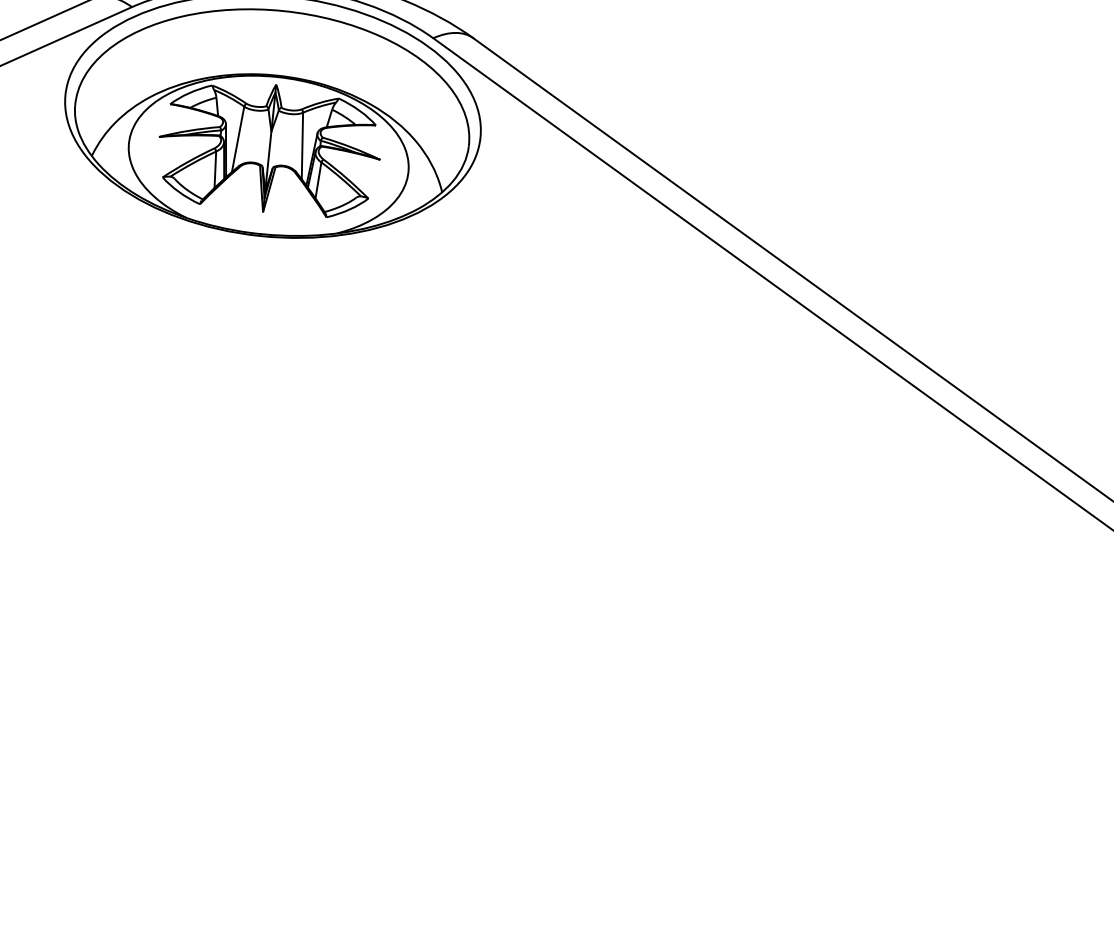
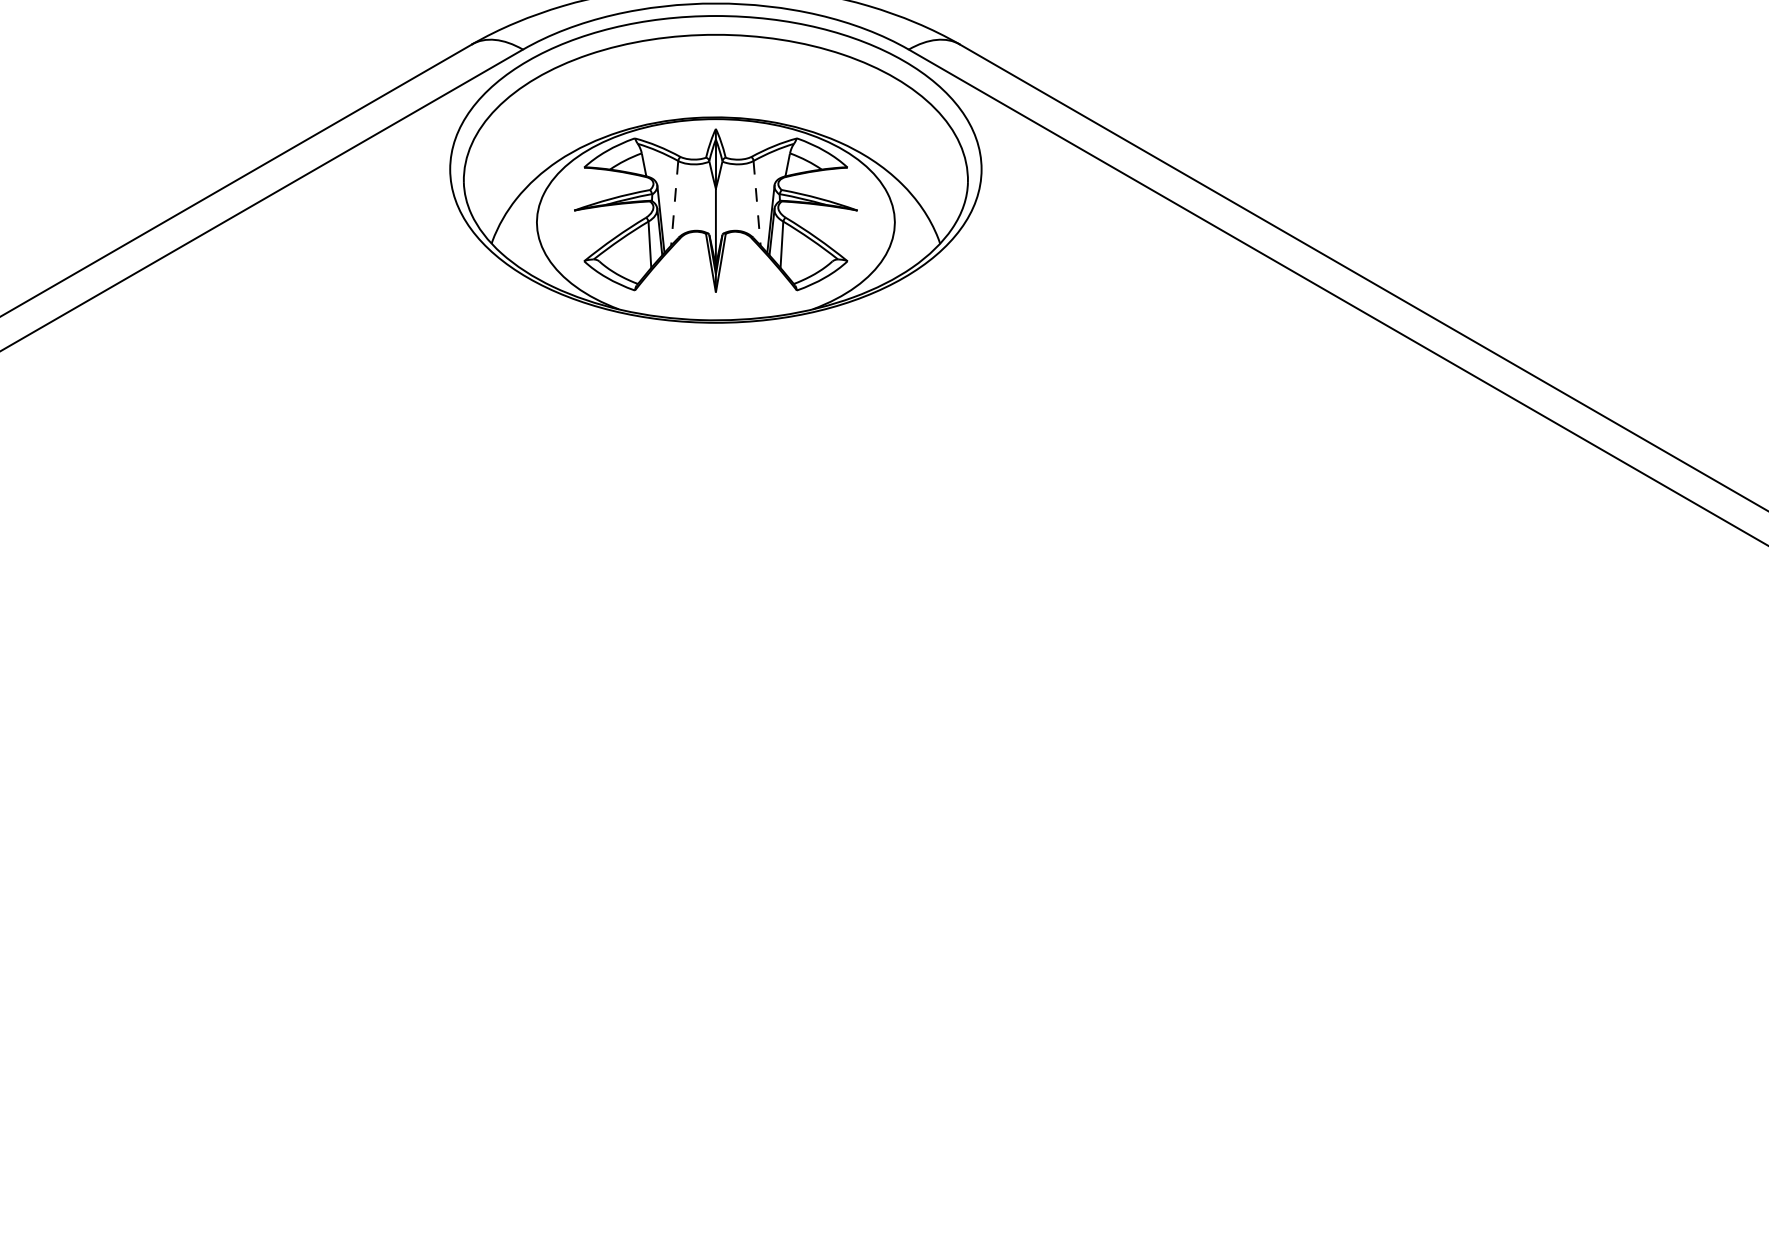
line: (237, 139) -> (674, 203), solid -> dashed
line: (302, 146) -> (757, 203), solid -> dashed

